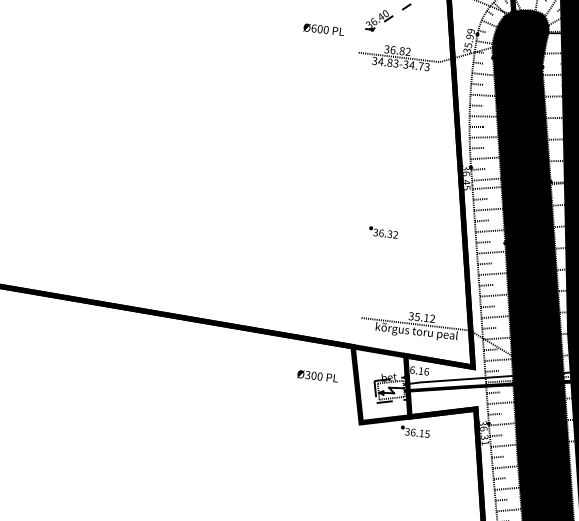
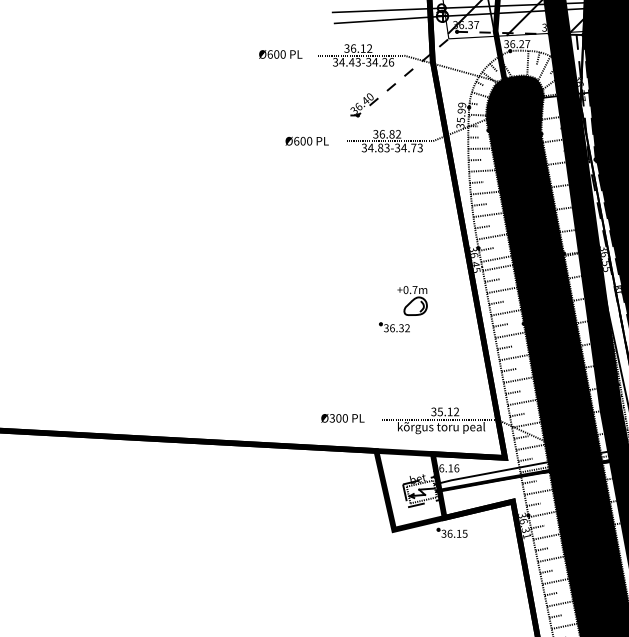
text: (323, 28) -> (306, 140), moved
part: (403, 209) -> (412, 300), added
text: (317, 376) -> (342, 418), moved

